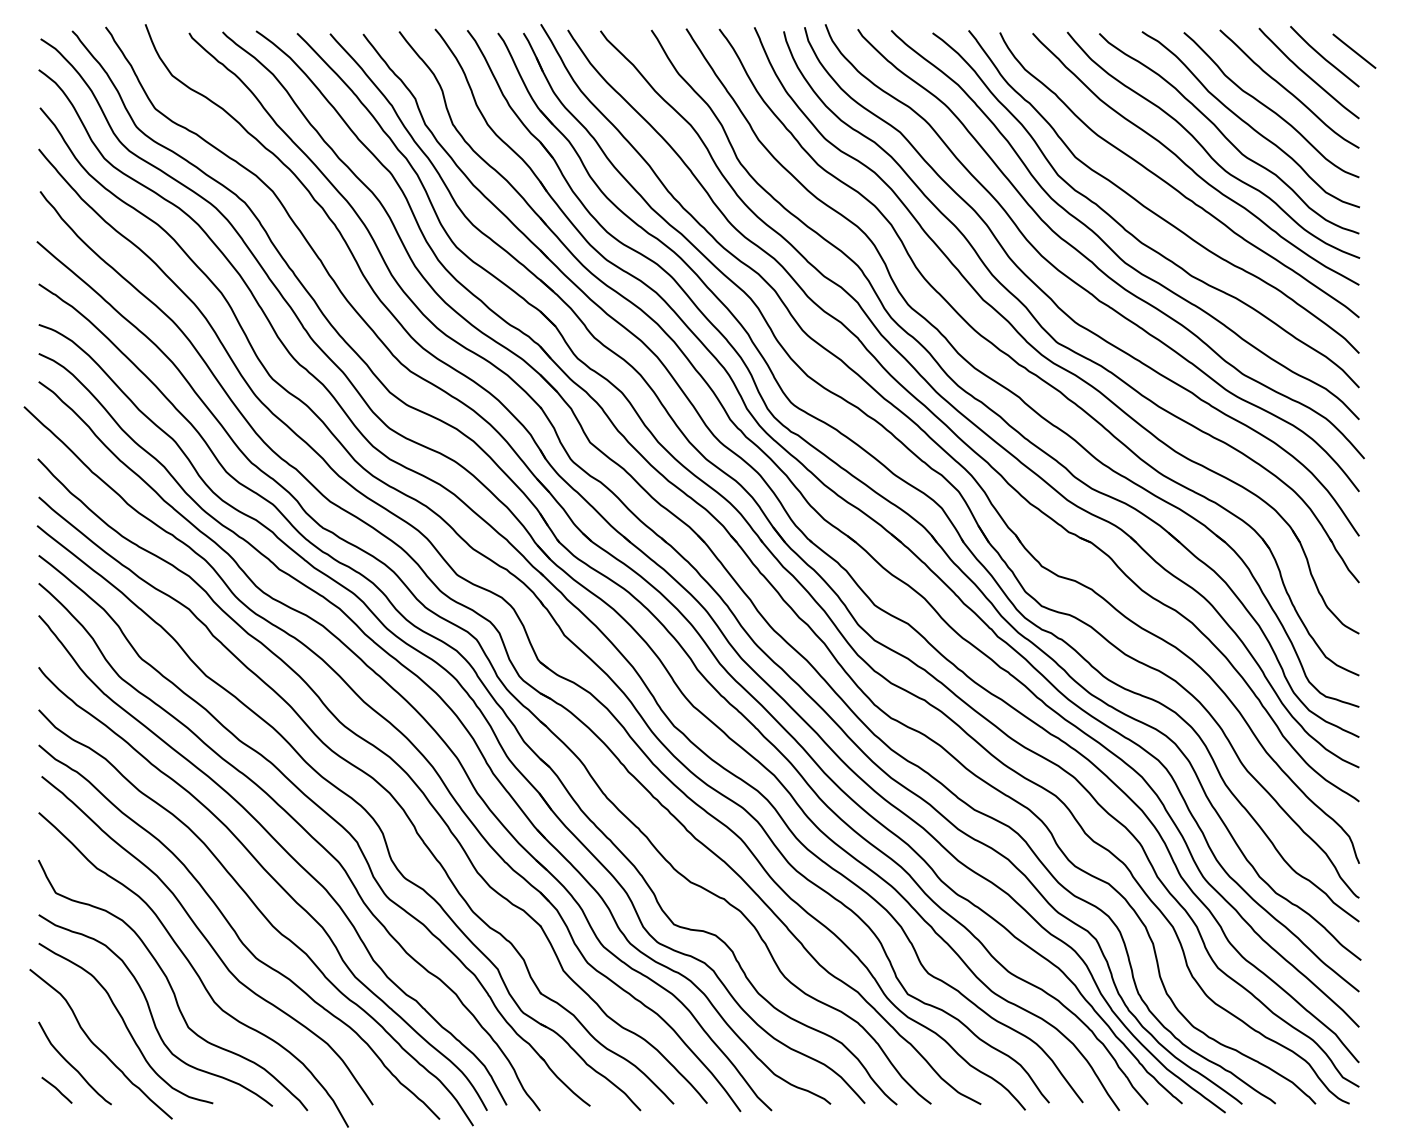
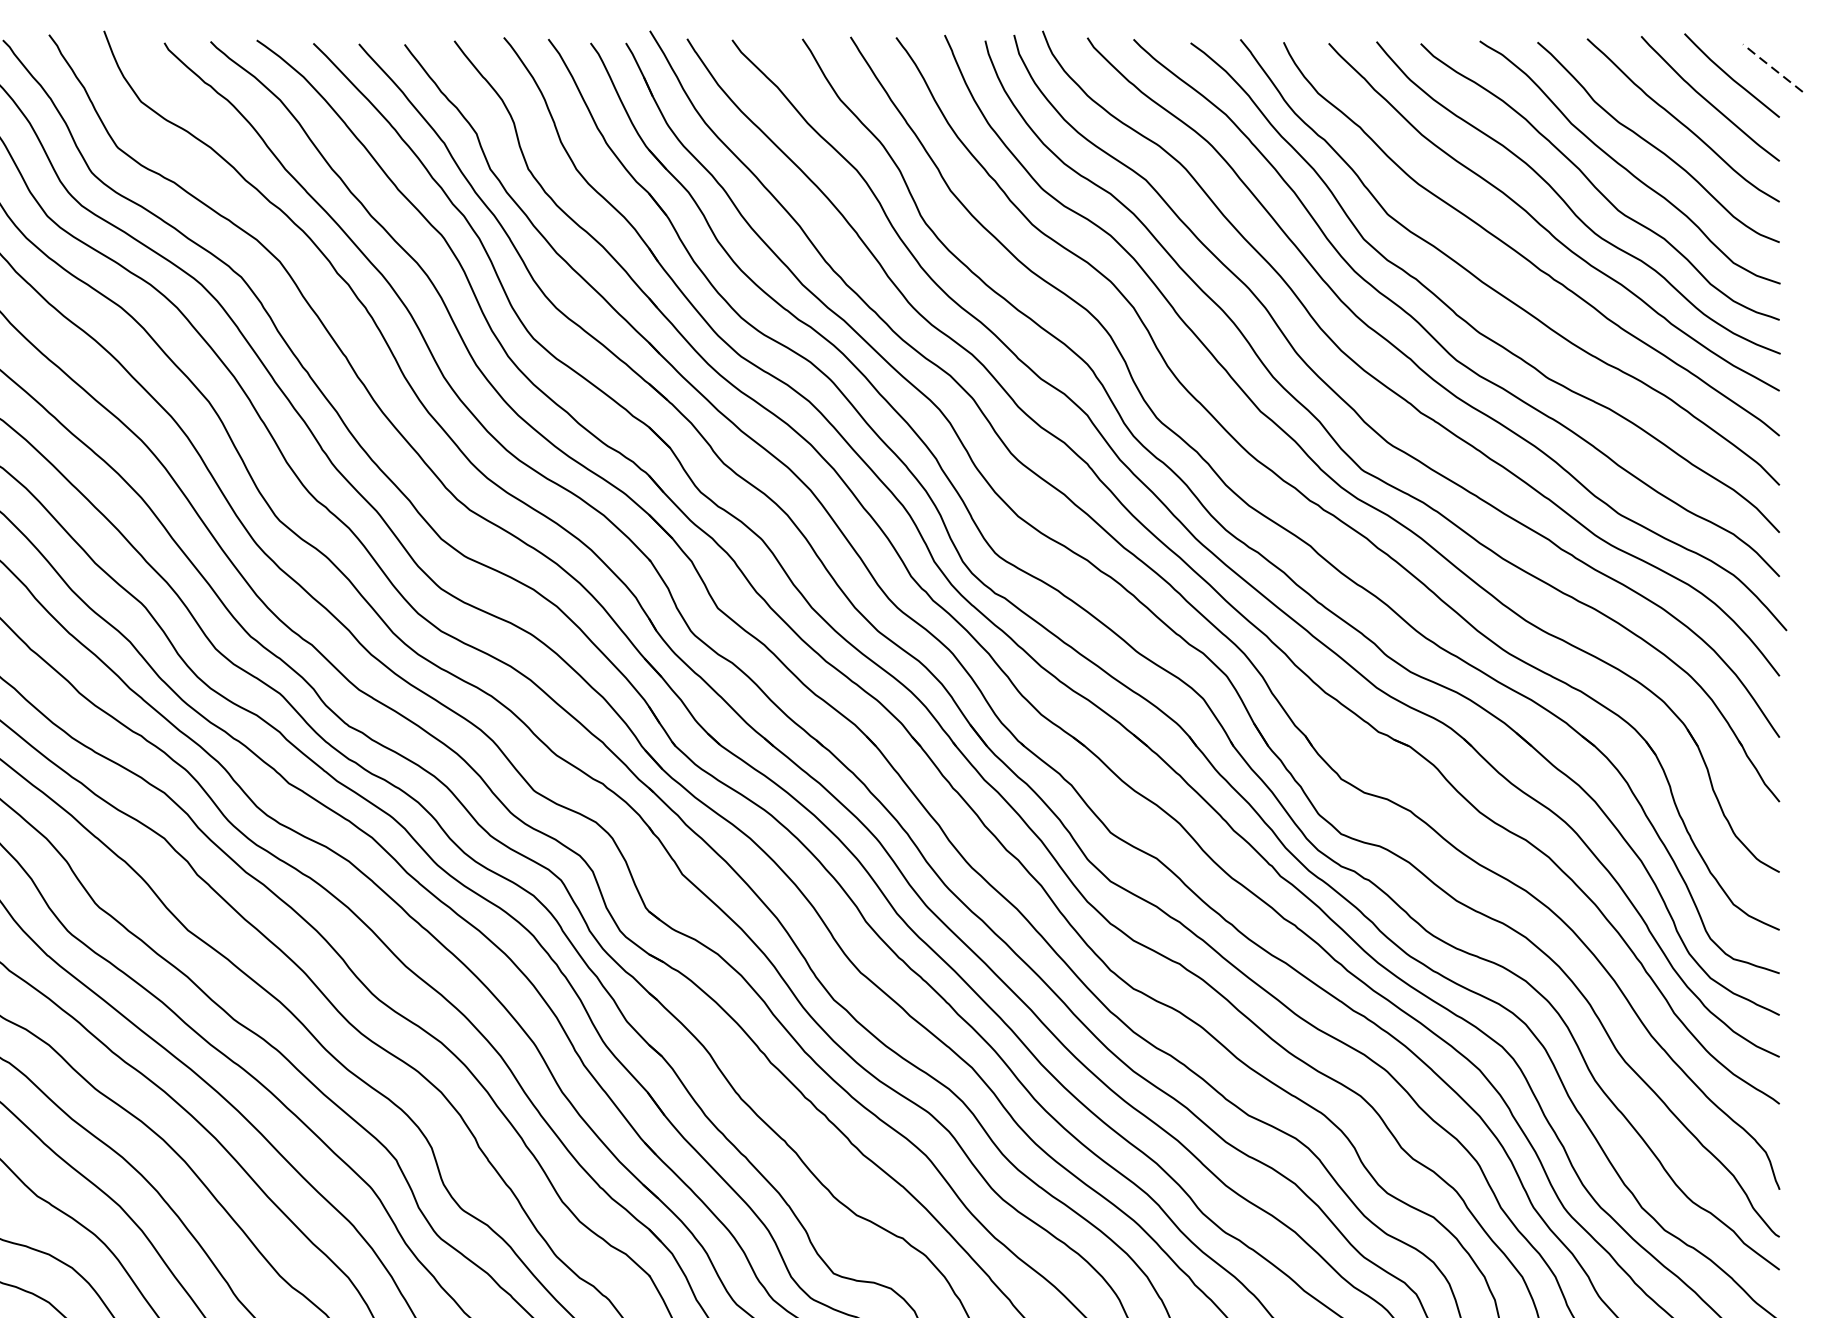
line: (1353, 50) -> (1771, 67), solid -> dashed

